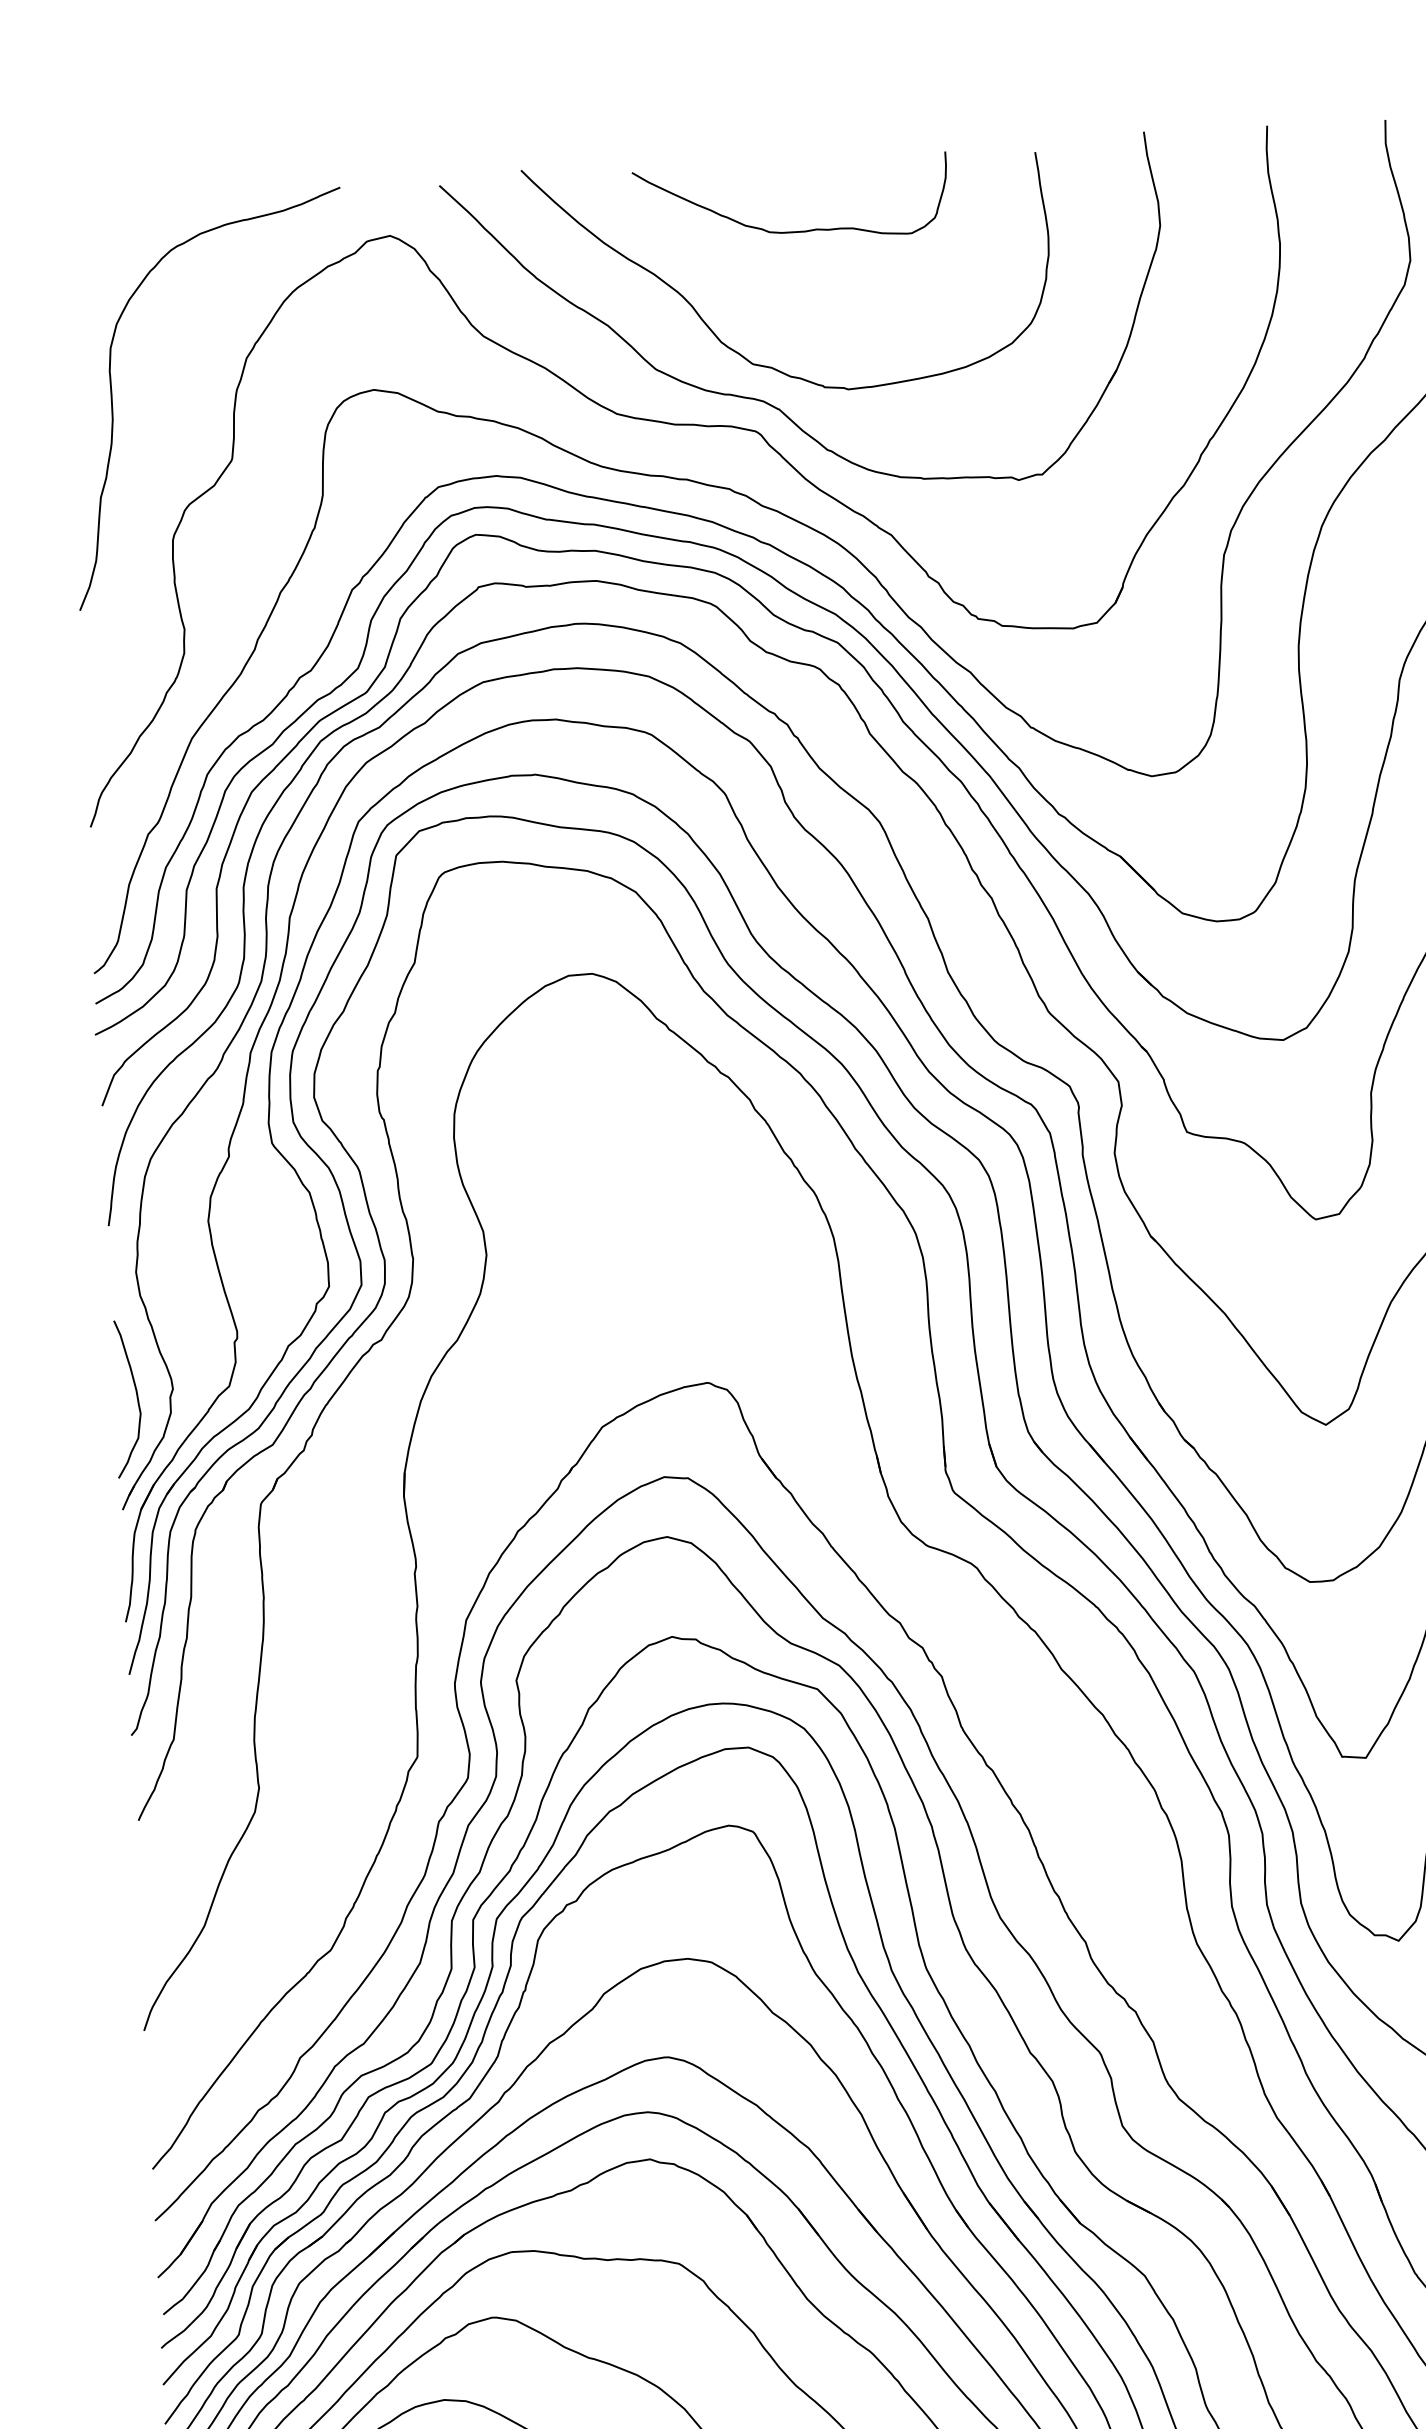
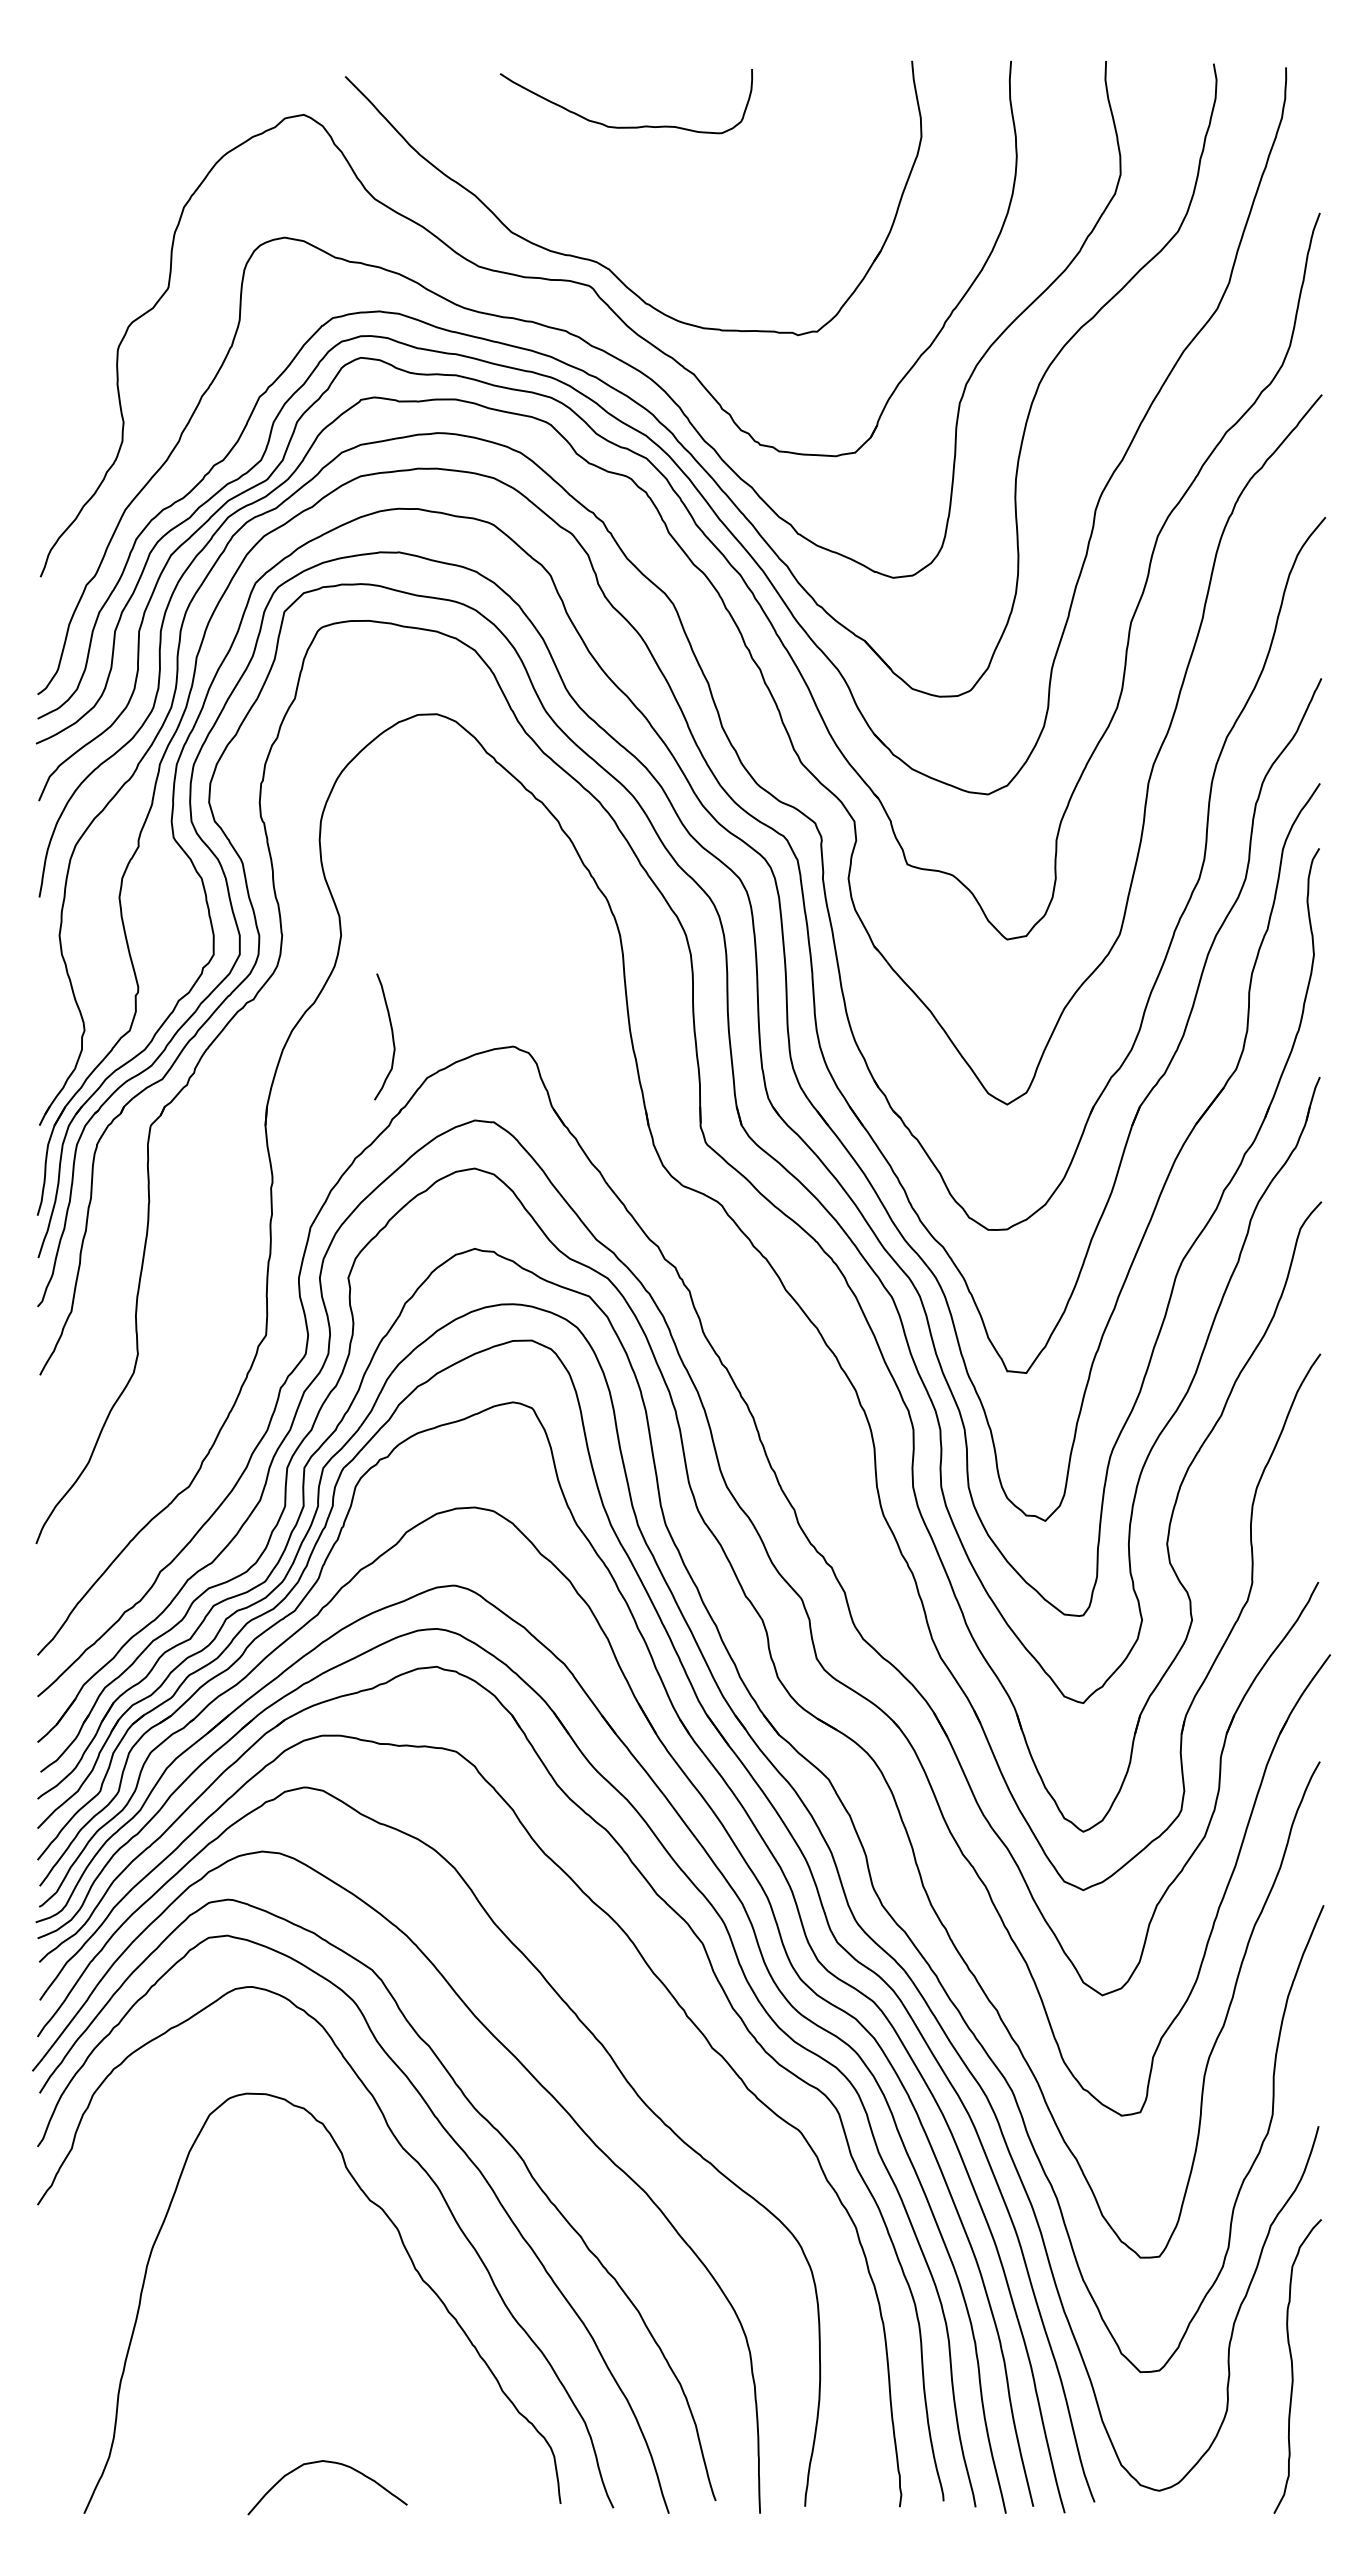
curve: (742, 354) -> (581, 223), removed
curve: (113, 403) -> (75, 238), removed
curve: (135, 1395) -> (391, 1034), moved

